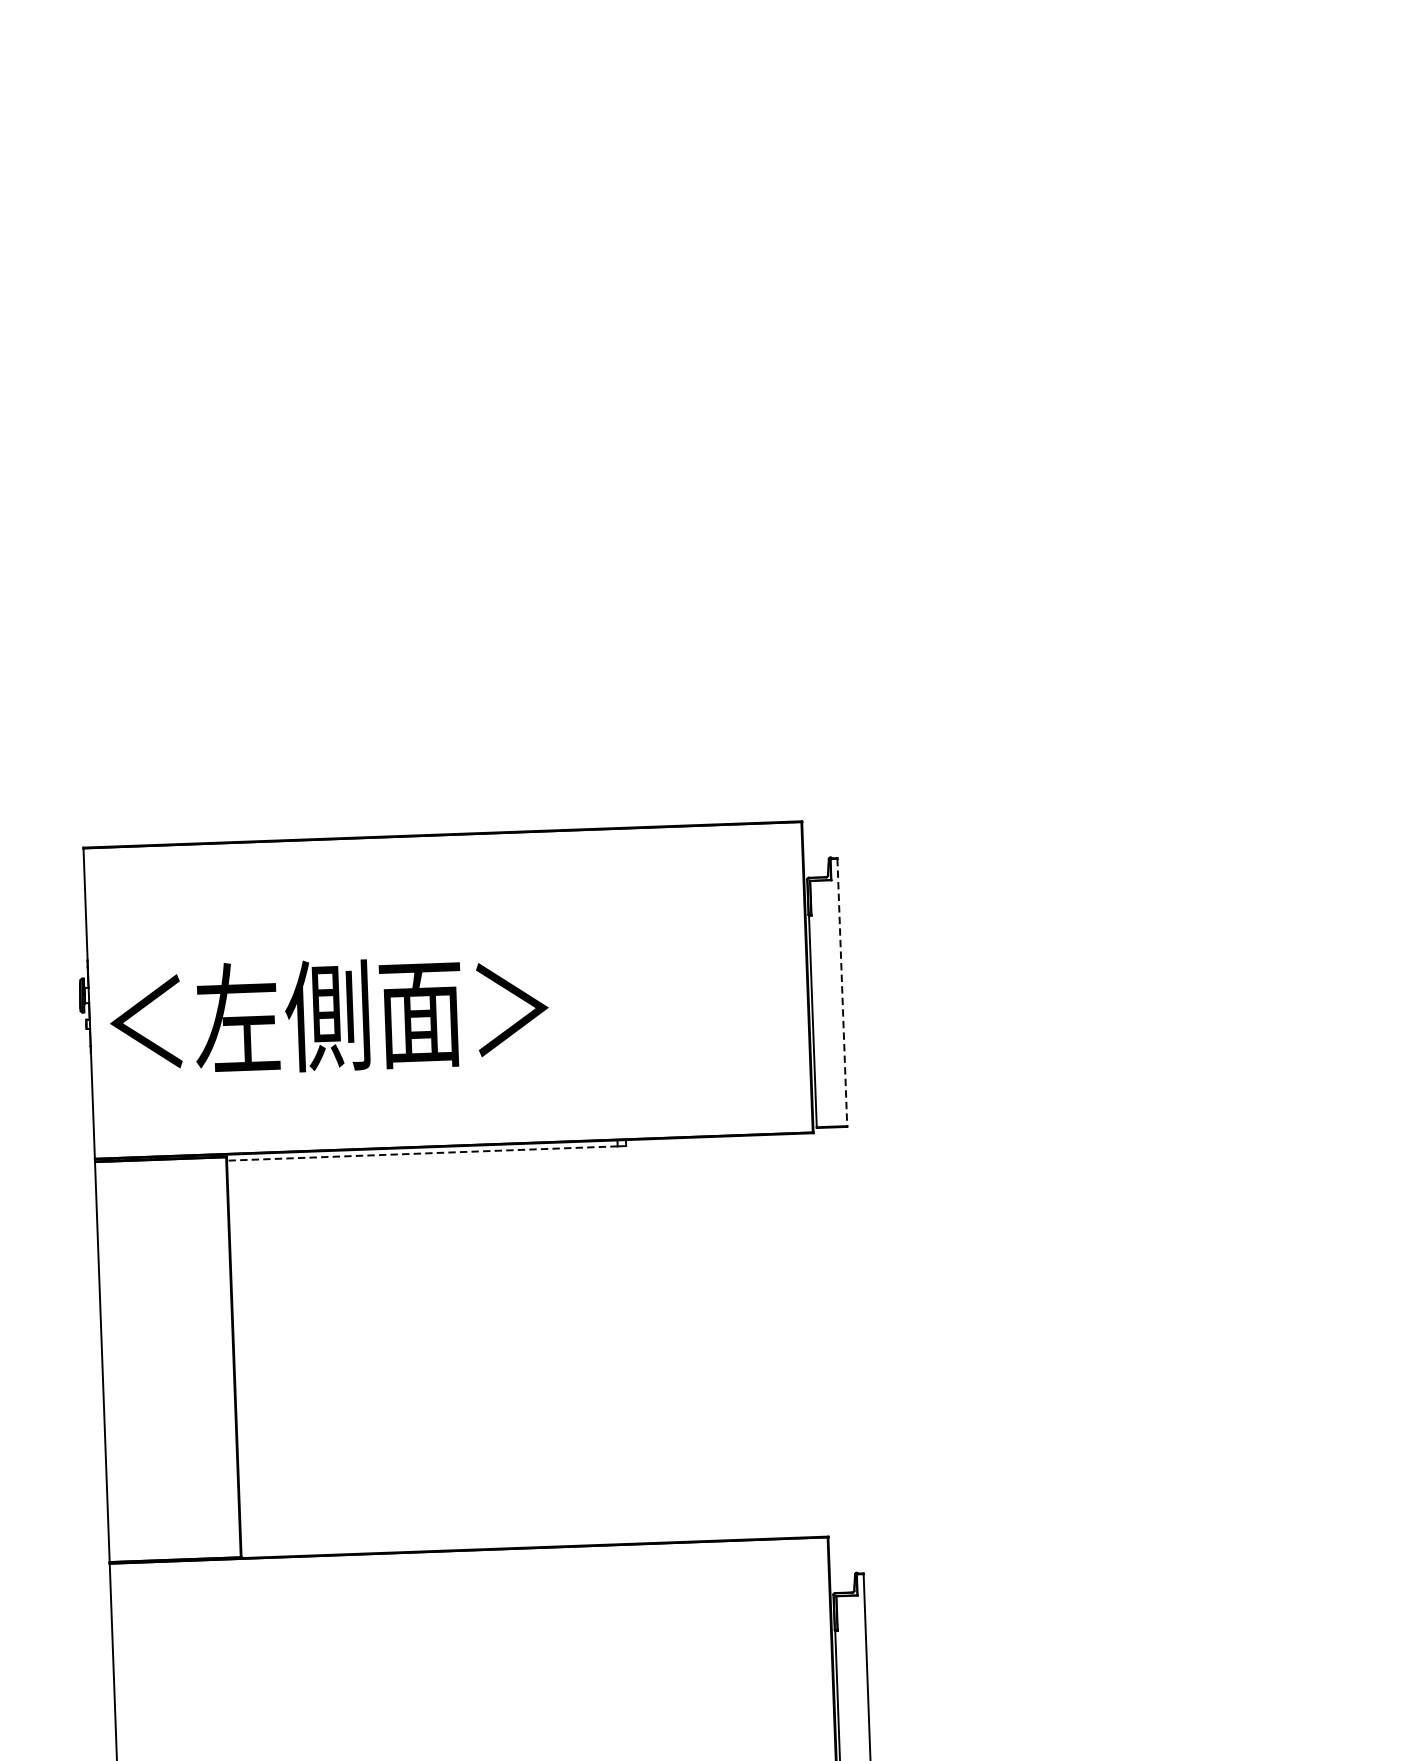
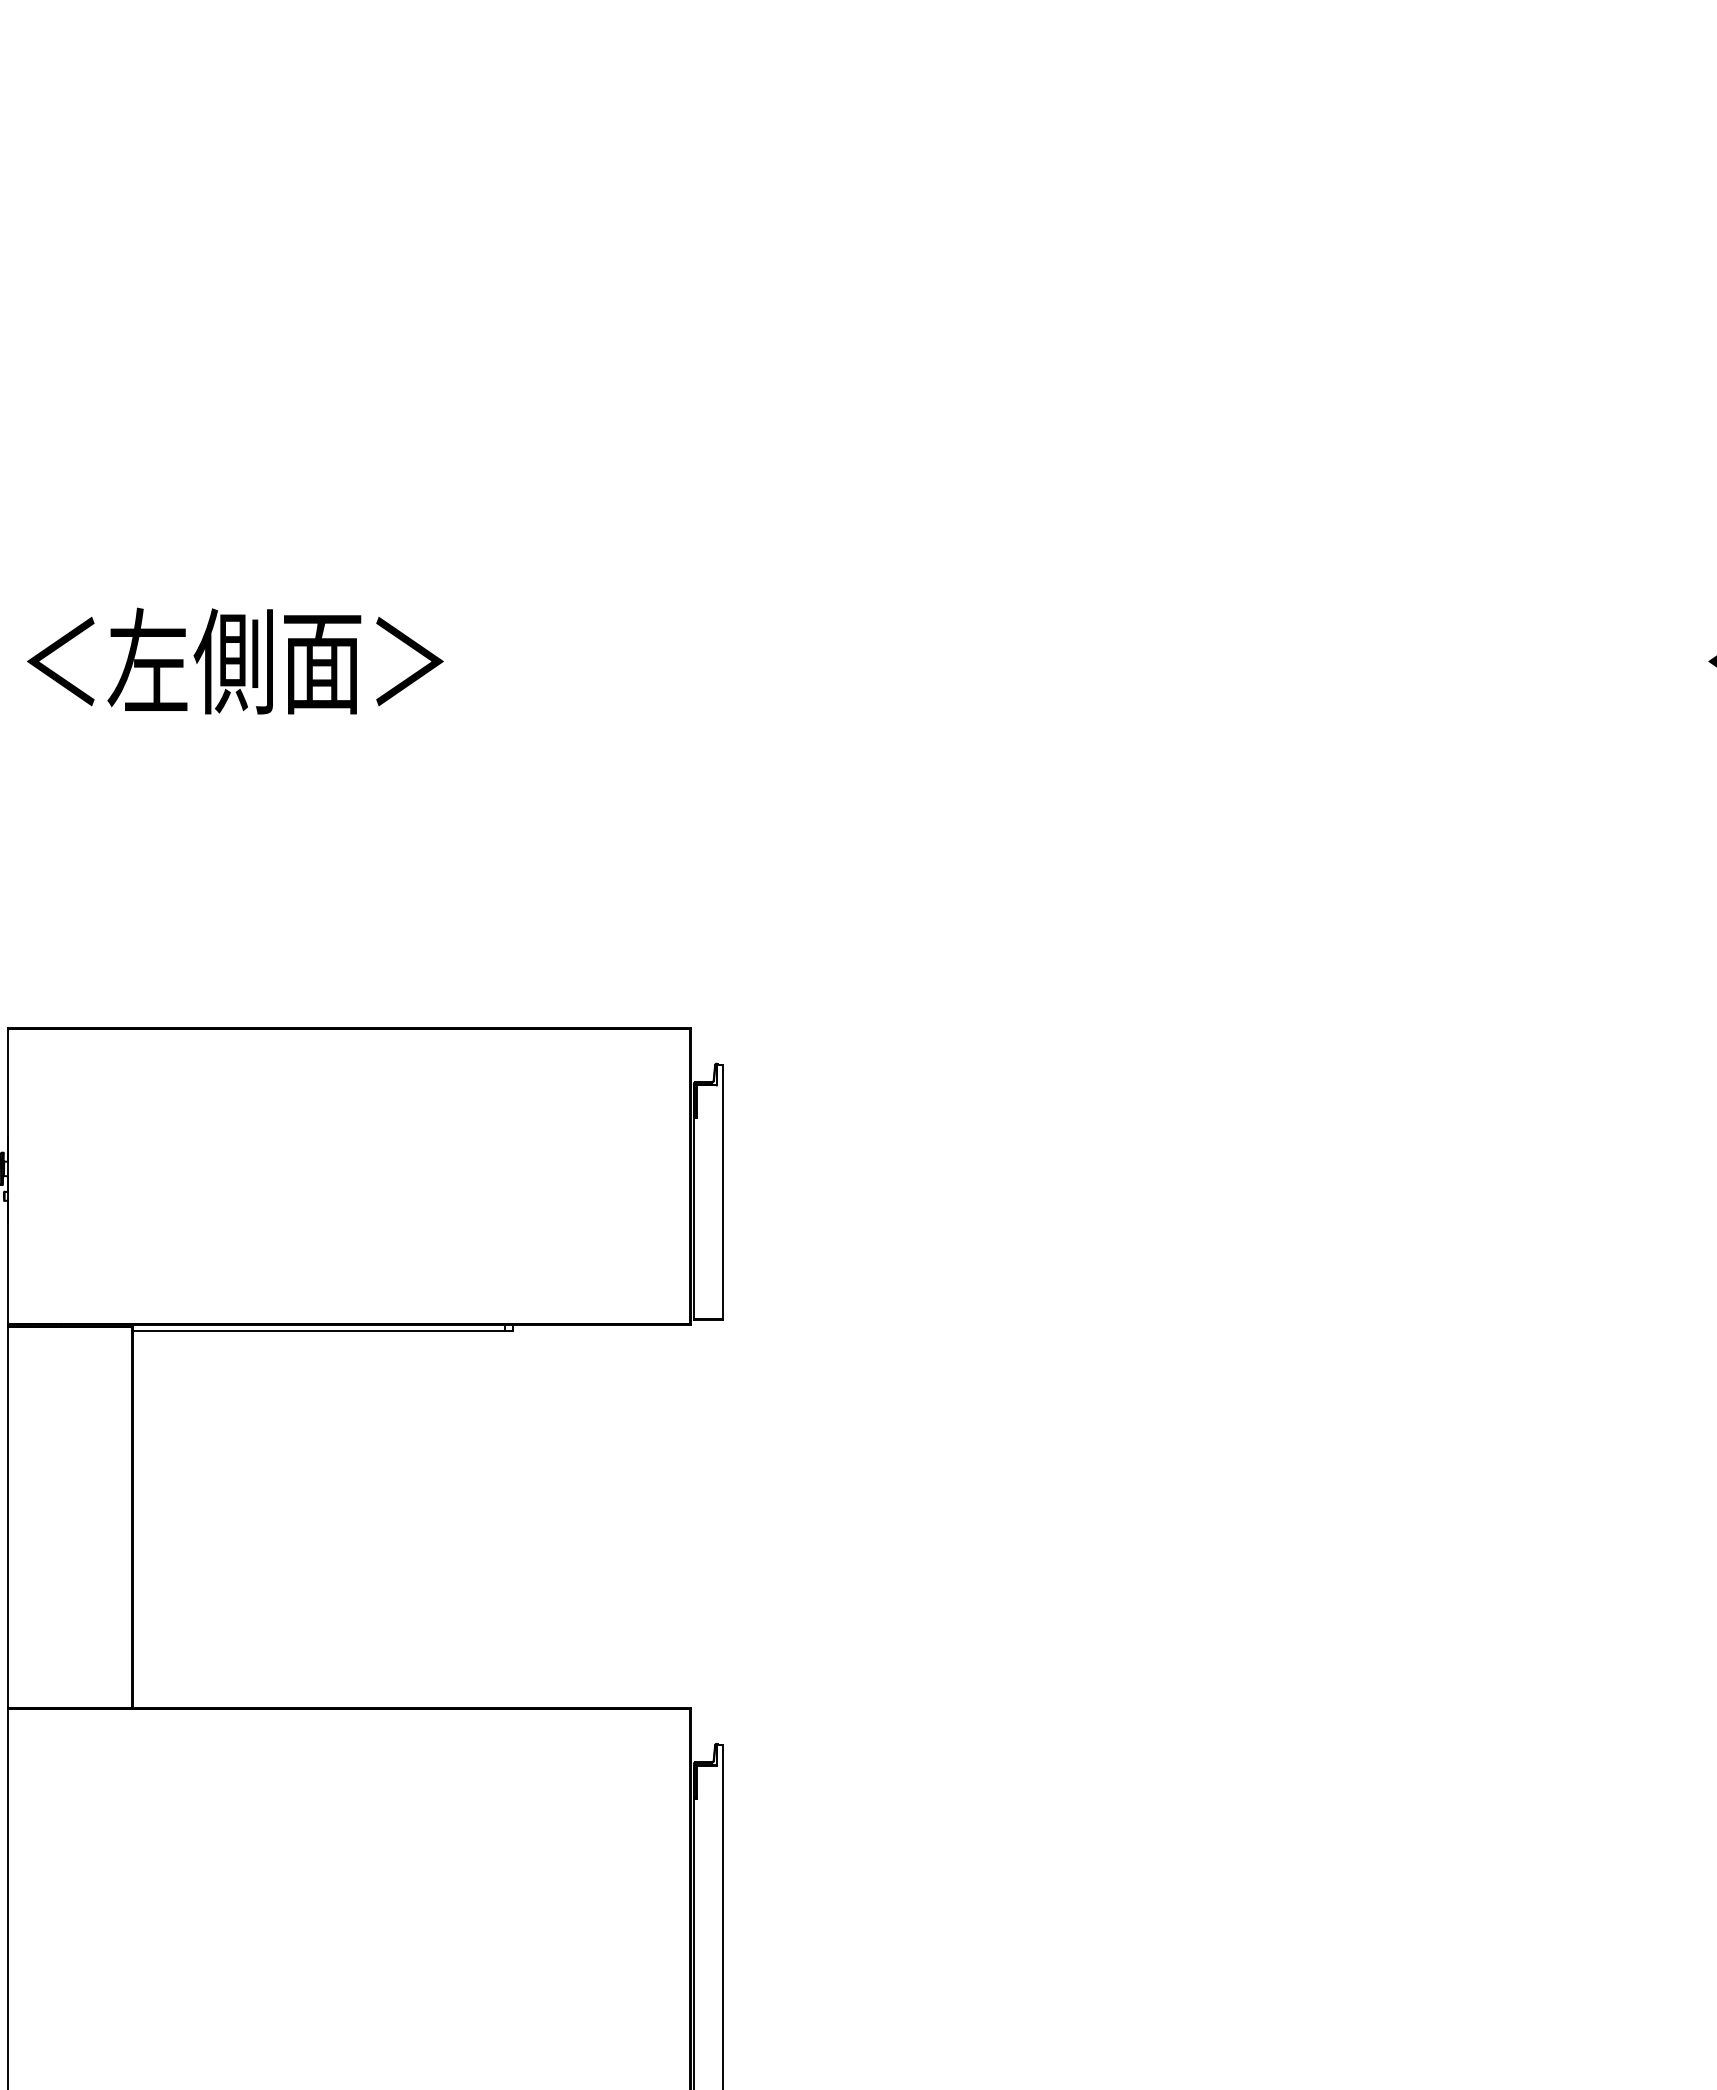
line: (842, 992) -> (723, 1192), dashed -> solid
text: (329, 1014) -> (235, 660), moved
line: (421, 1153) -> (318, 1330), dashed -> solid

